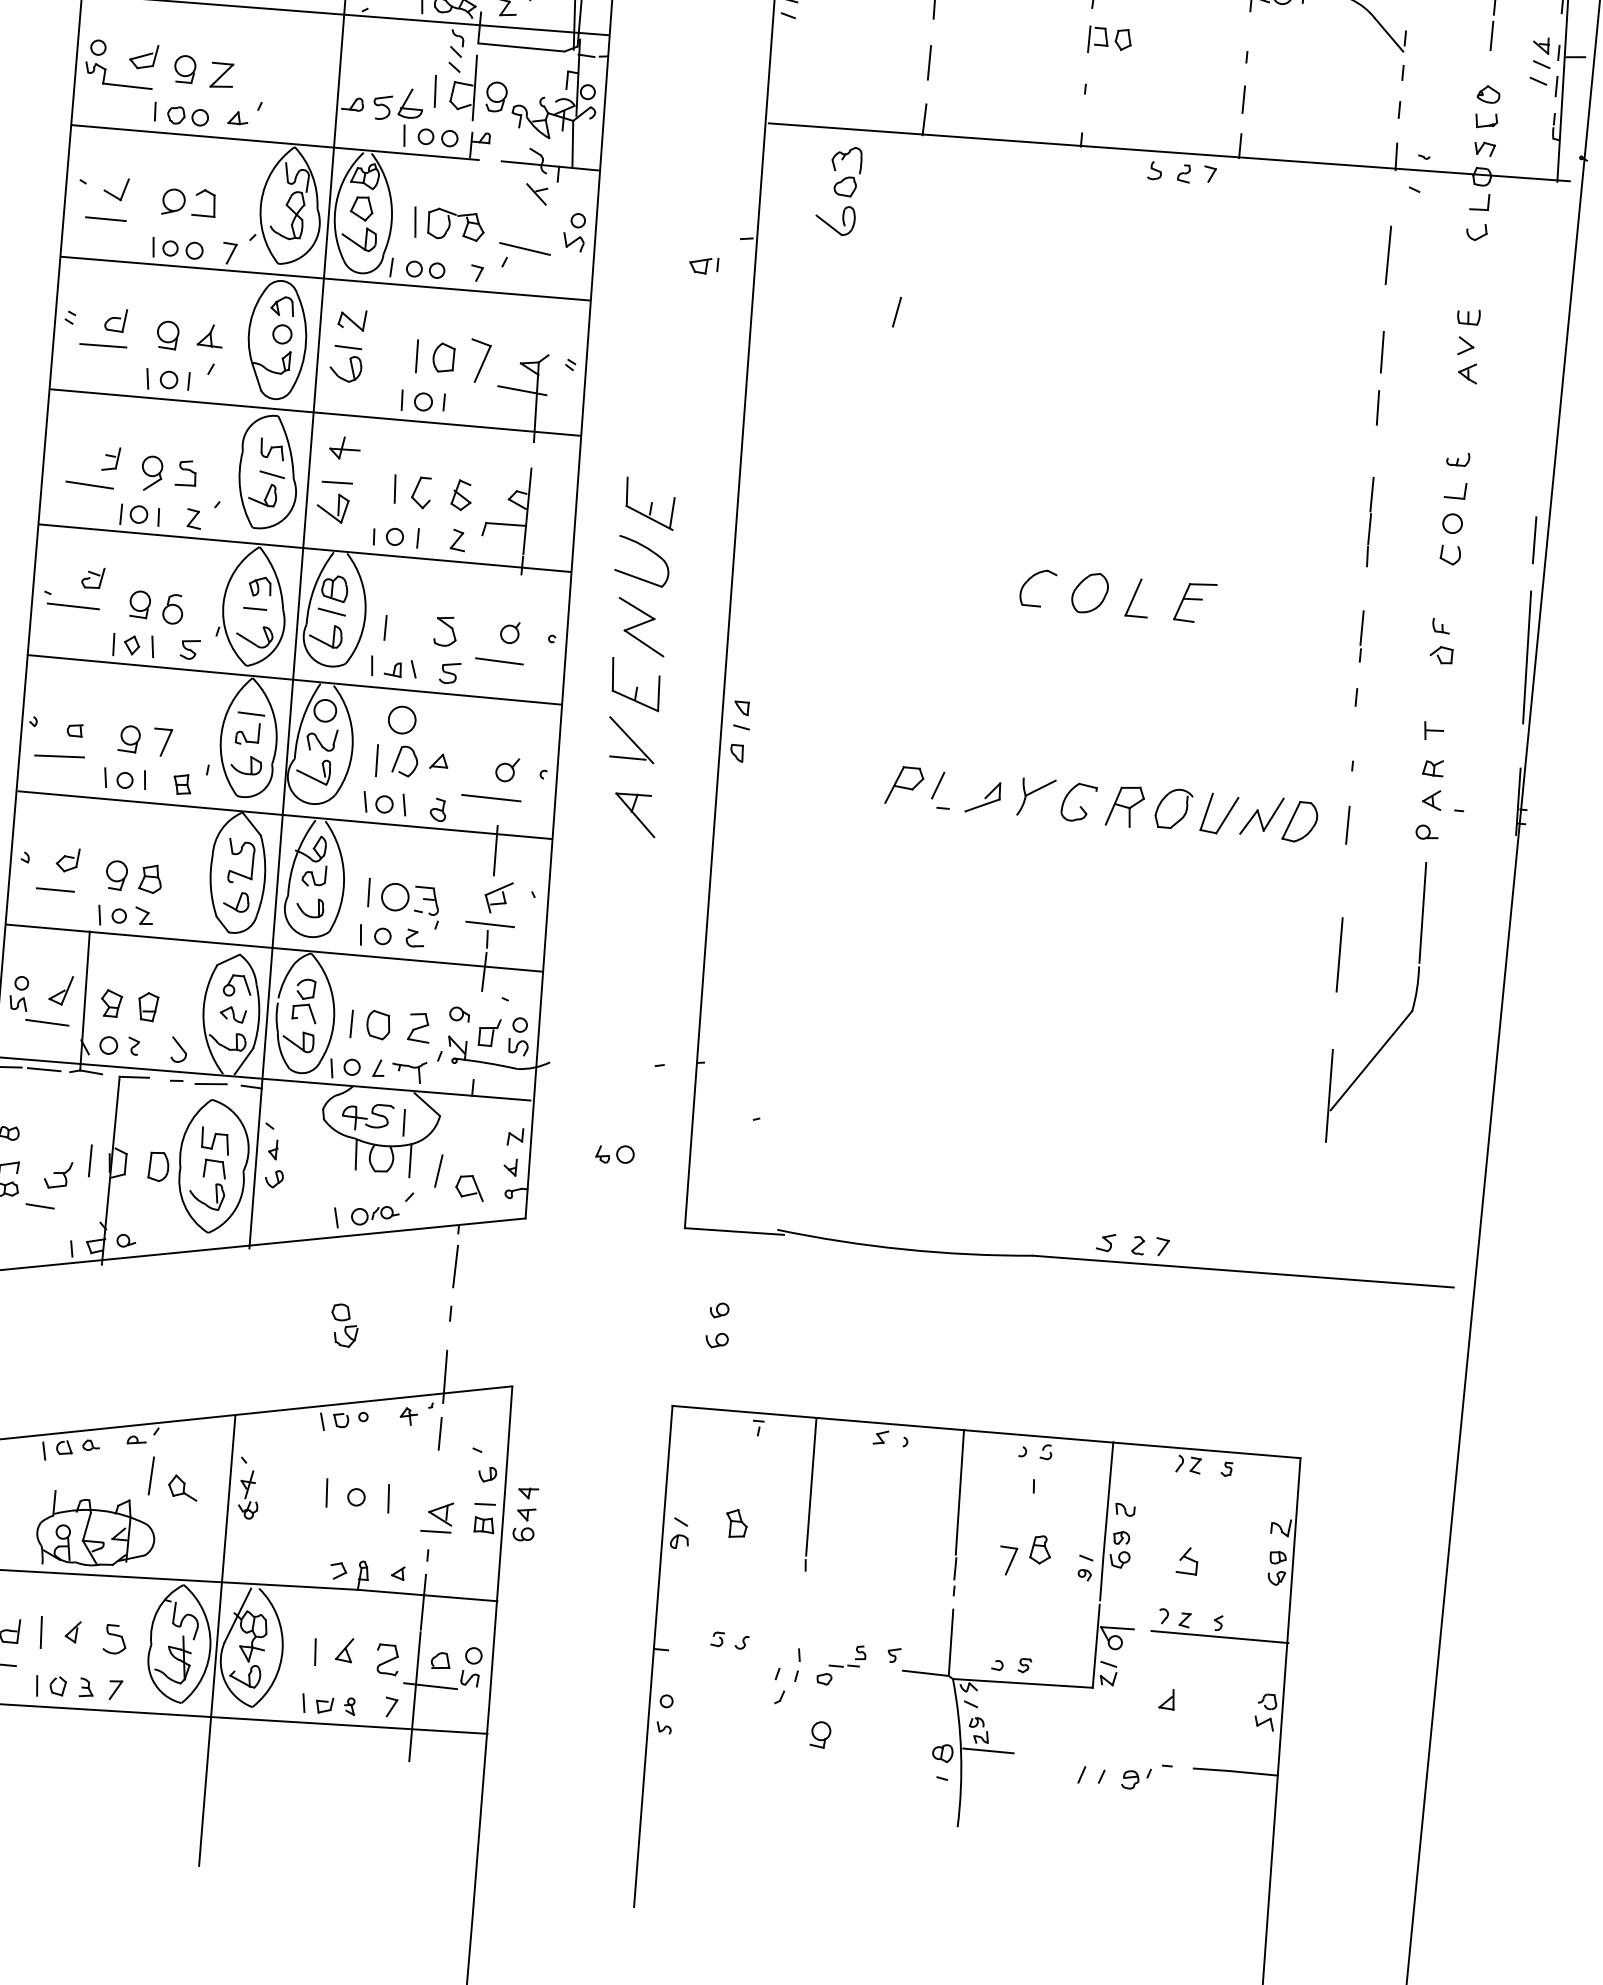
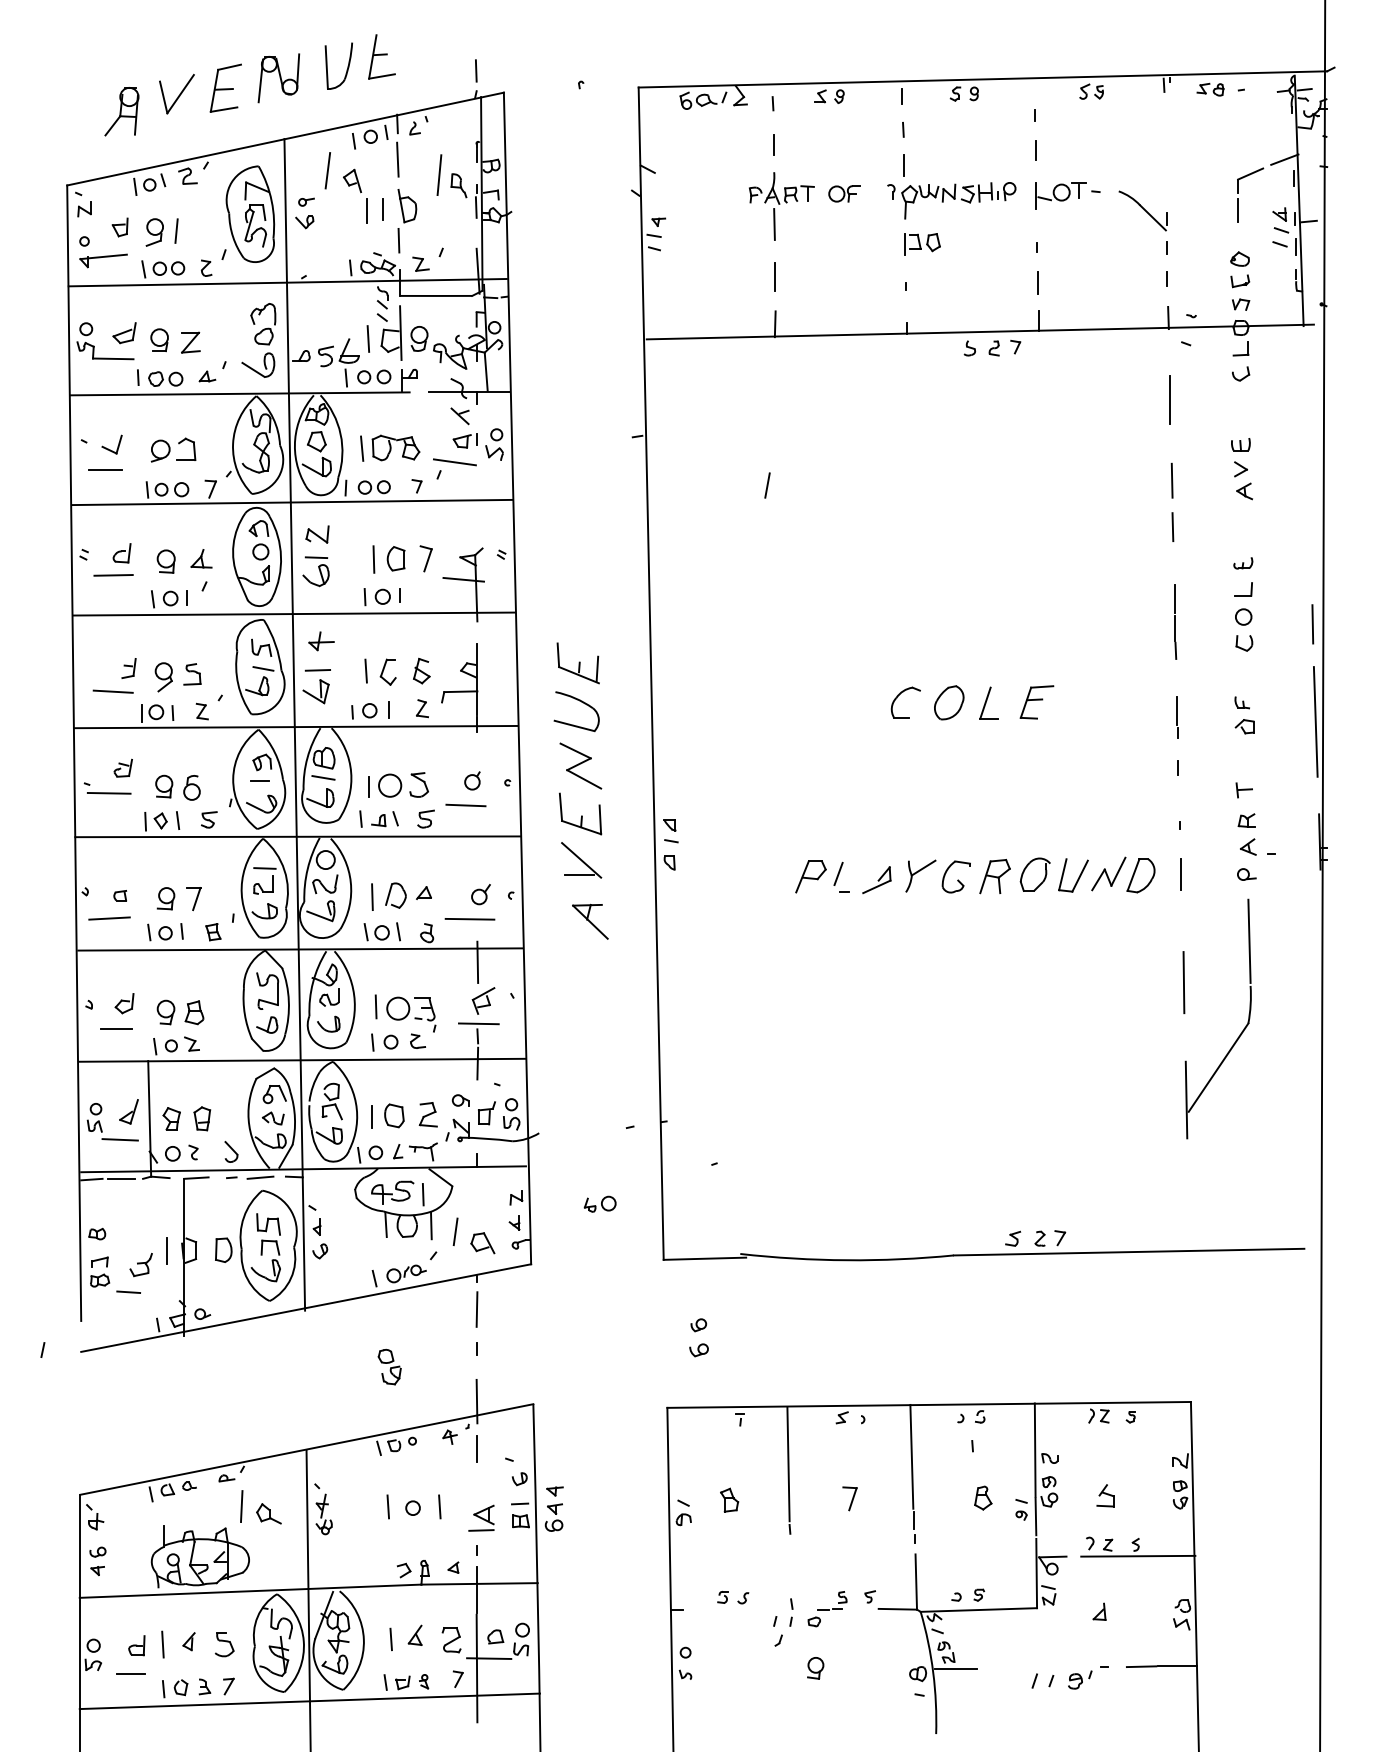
part: (838, 190) -> (258, 340), moved
part: (703, 264) -> (464, 440), moved
part: (478, 360) -> (425, 558), size x0.71
circle: (402, 719) -> (390, 785), moved
part: (1007, 1560) -> (849, 1498), moved

